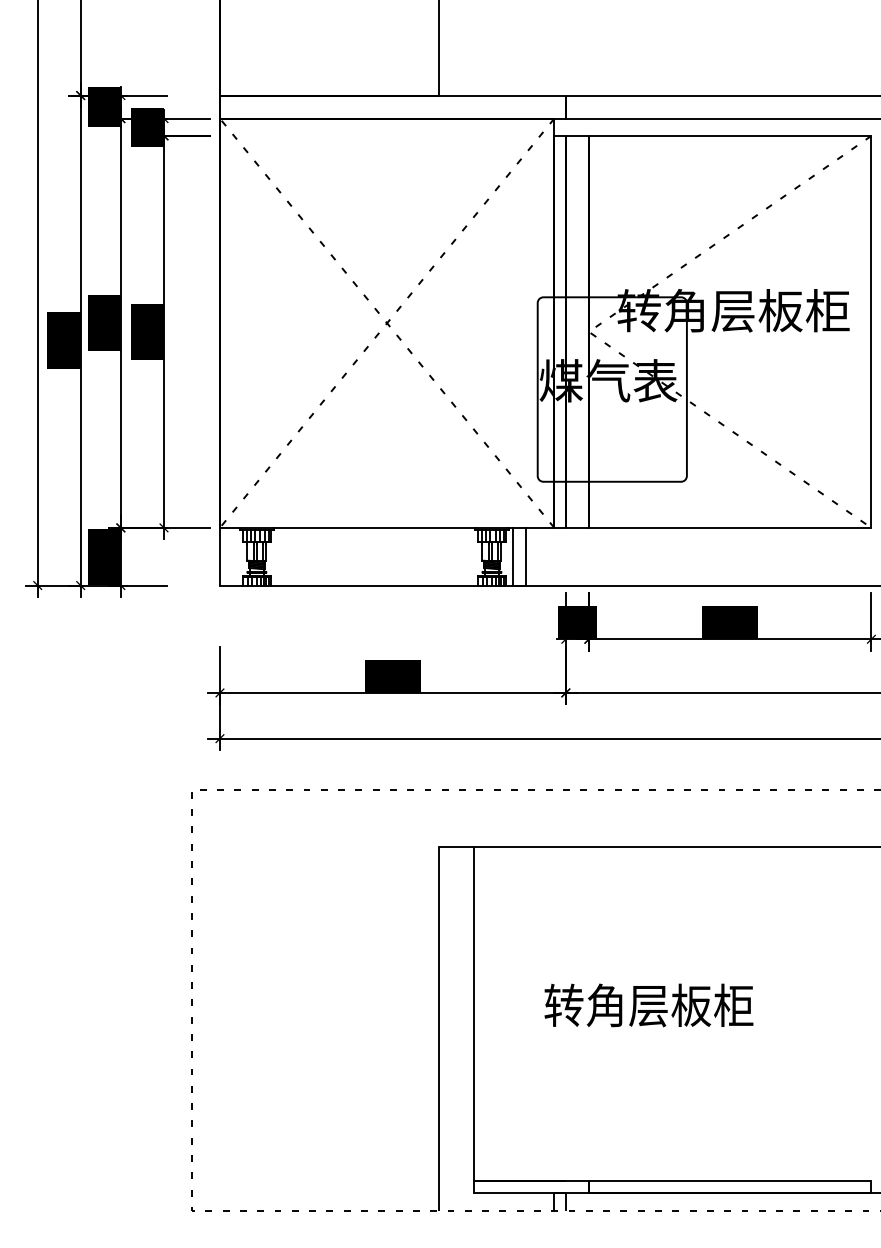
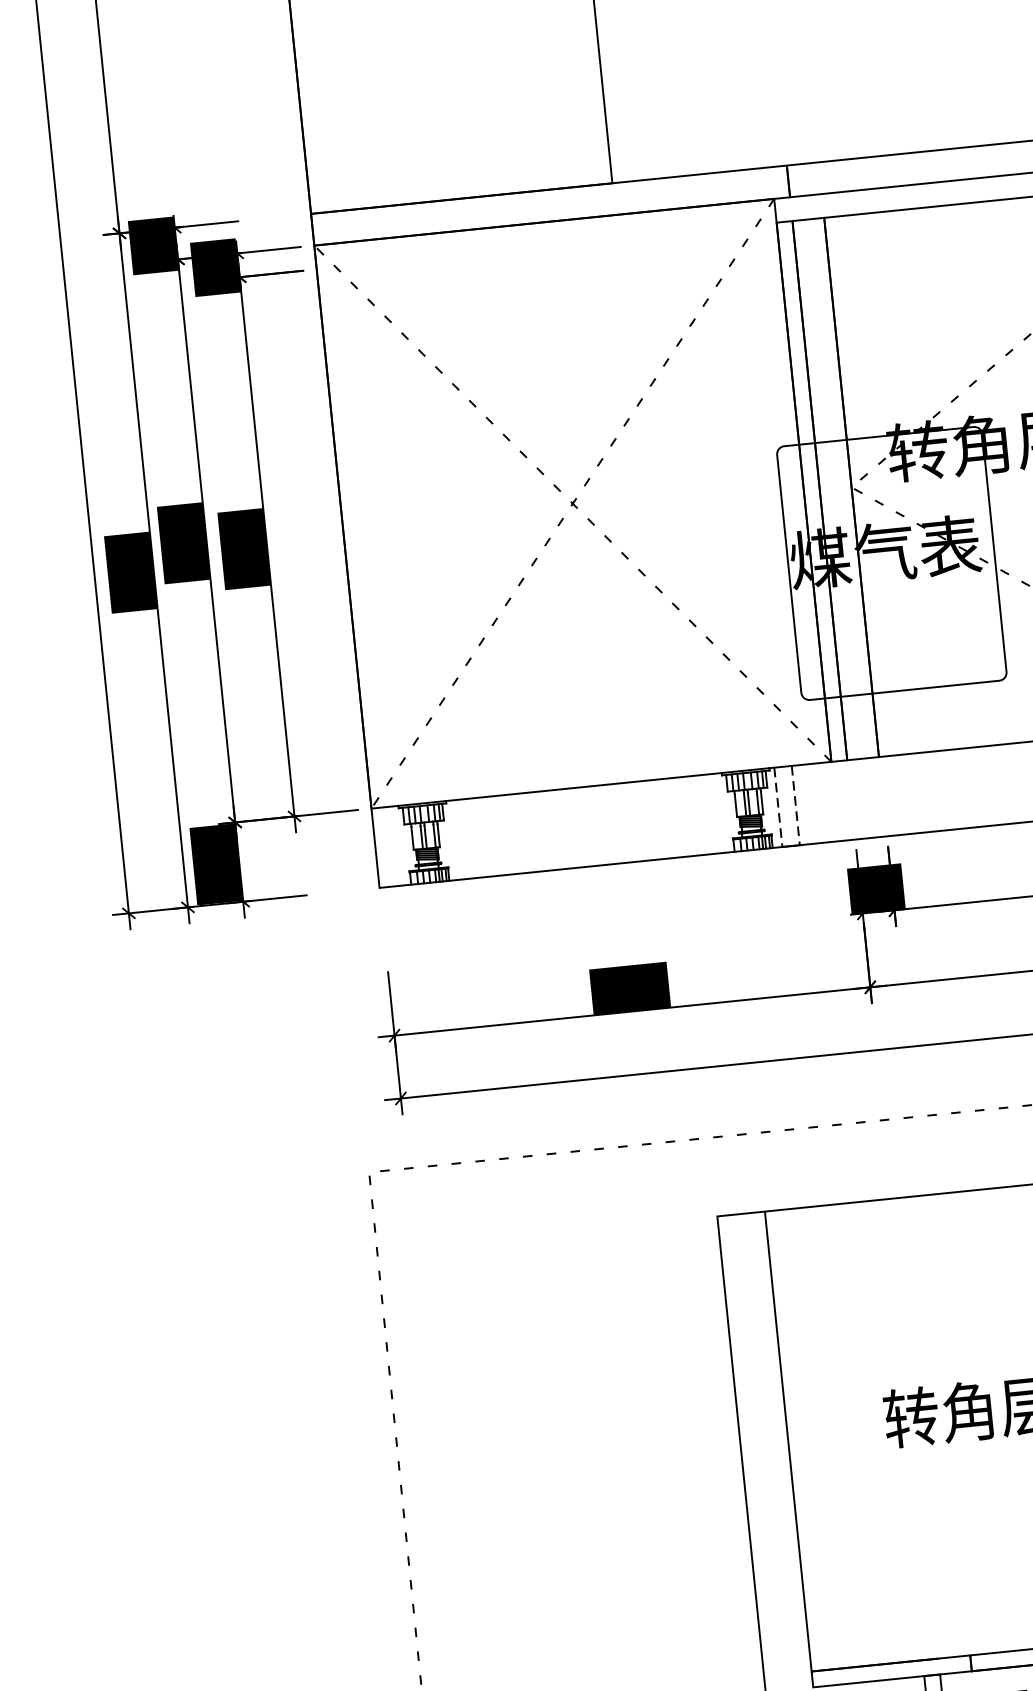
line: (512, 556) -> (777, 807), solid -> dashed
line: (525, 556) -> (795, 805), solid -> dashed

